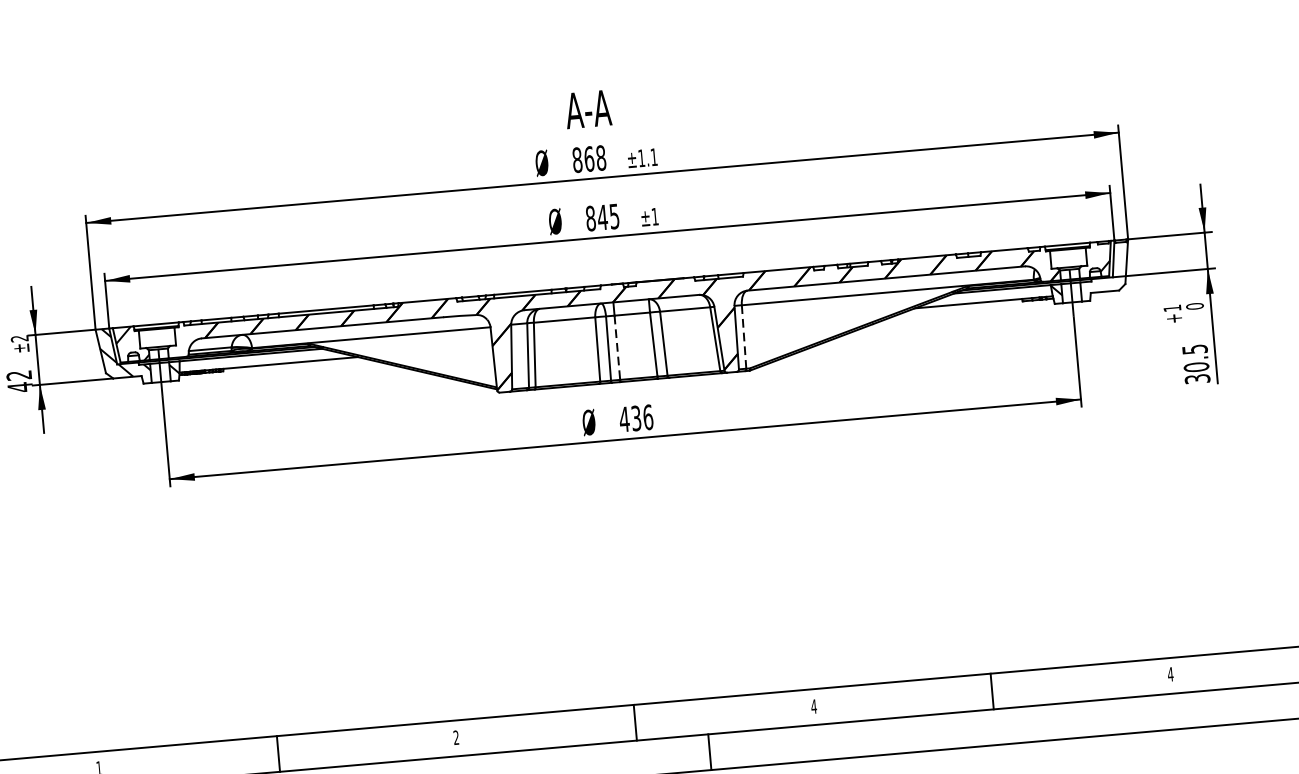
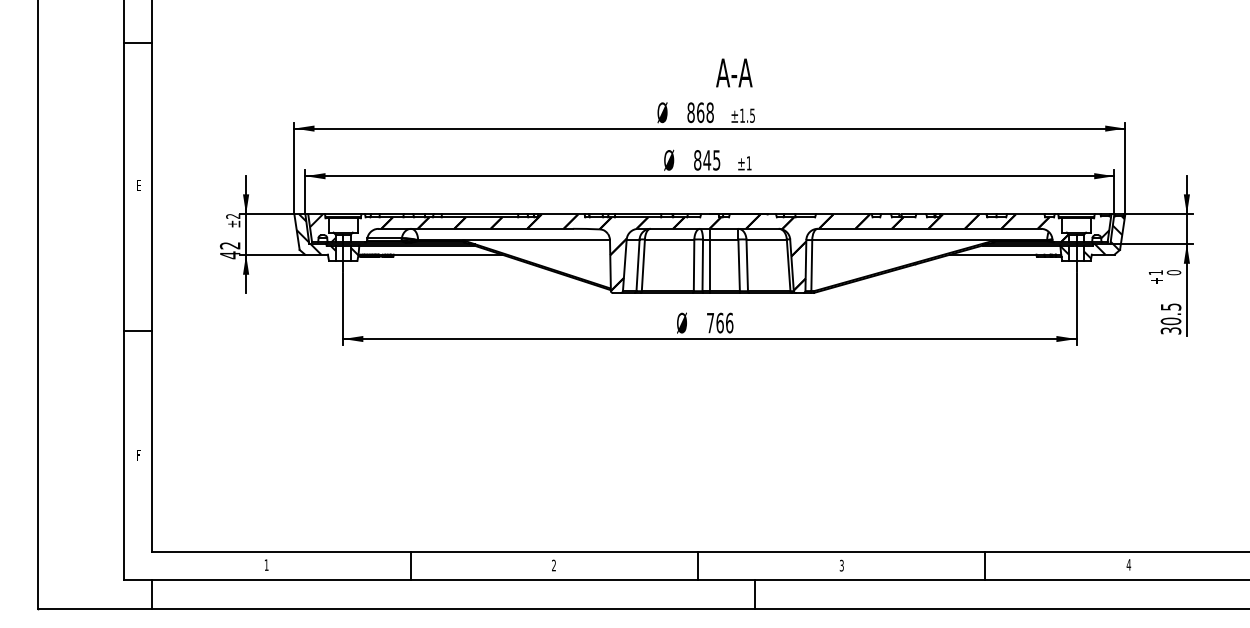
text: (588, 108) -> (734, 72), moved
text: (654, 156) -> (752, 115), ±1.1 -> ±1.5
hatch: (1104, 270) -> (1104, 237), added
line: (743, 338) -> (811, 266), dashed -> solid
line: (616, 347) -> (709, 265), dashed -> solid
text: (629, 418) -> (714, 322), 436 -> 766
text: (813, 706) -> (841, 565), 4 -> 3

